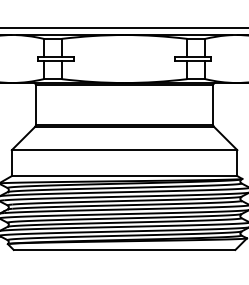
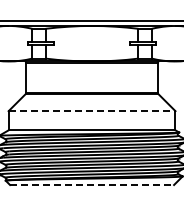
line: (125, 150) -> (92, 111), solid -> dashed
line: (125, 250) -> (92, 185), solid -> dashed

